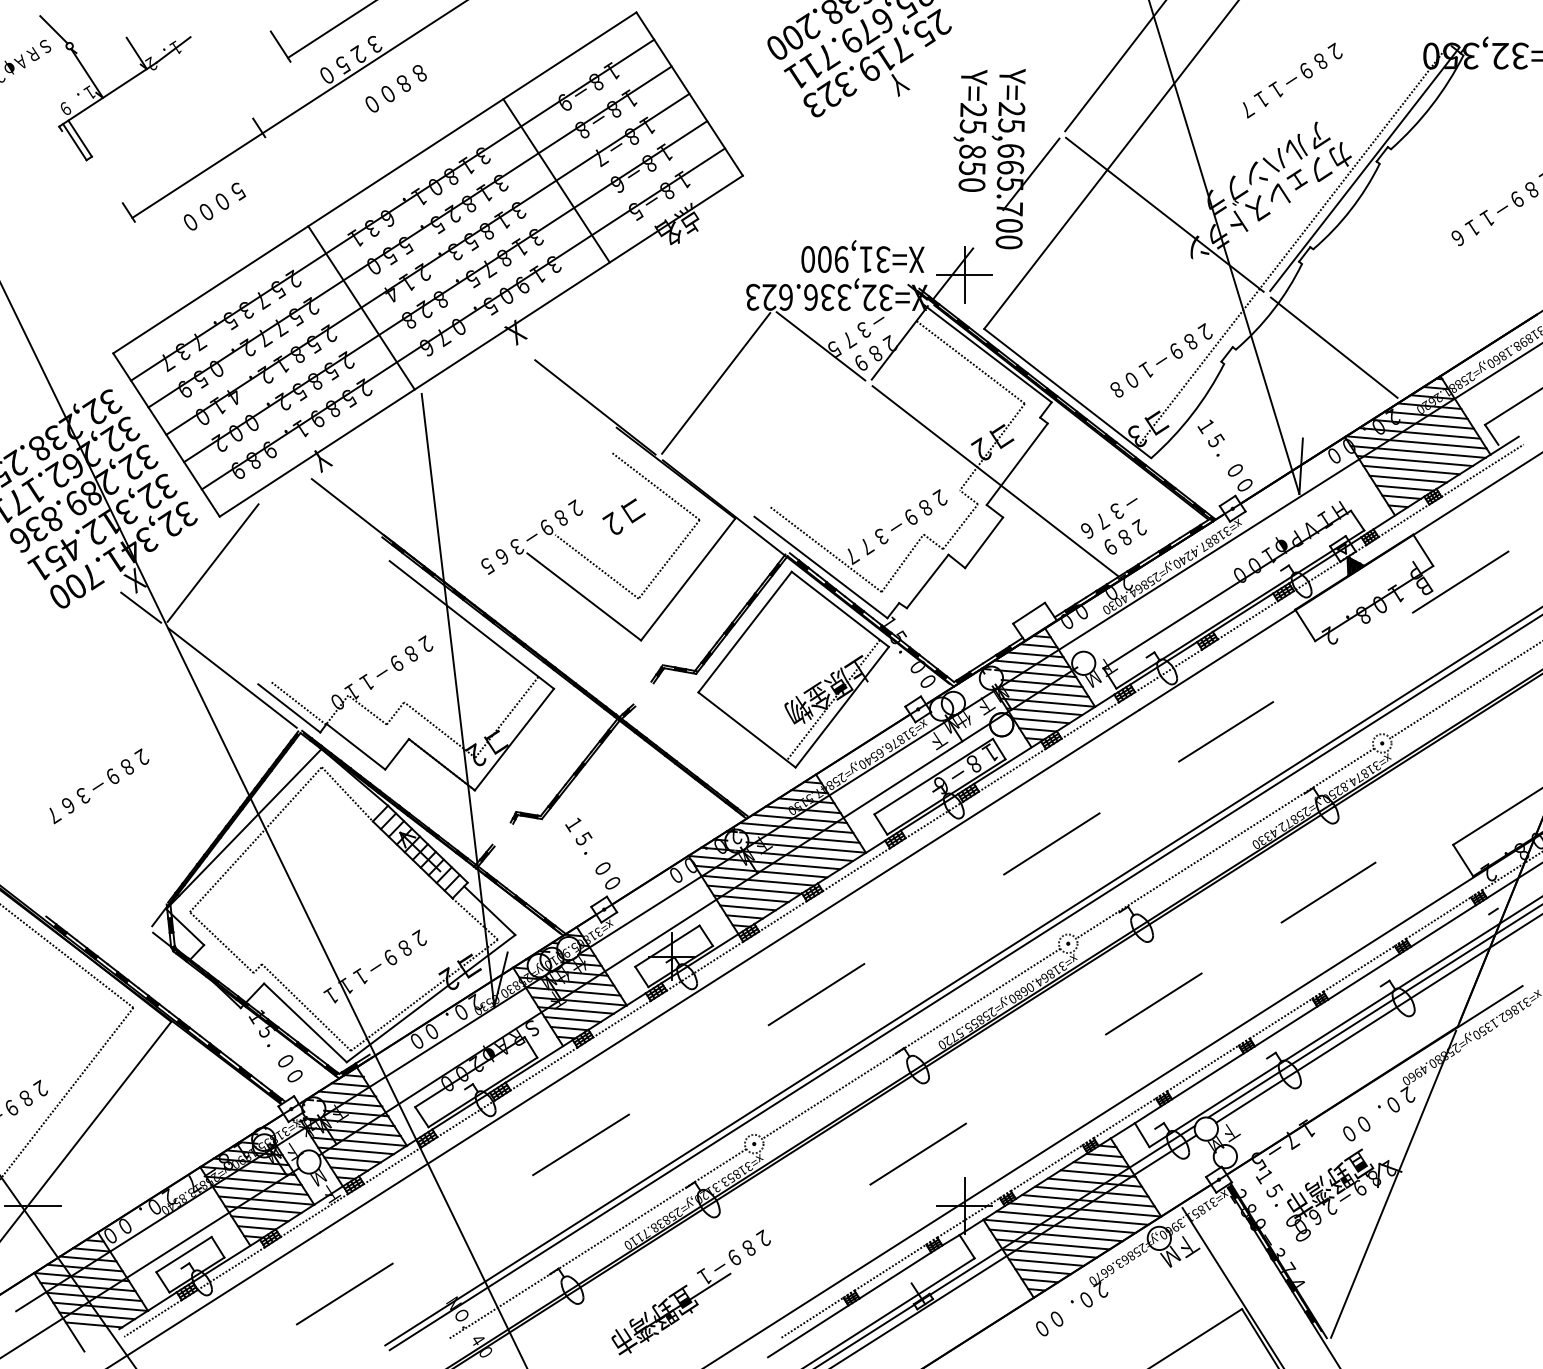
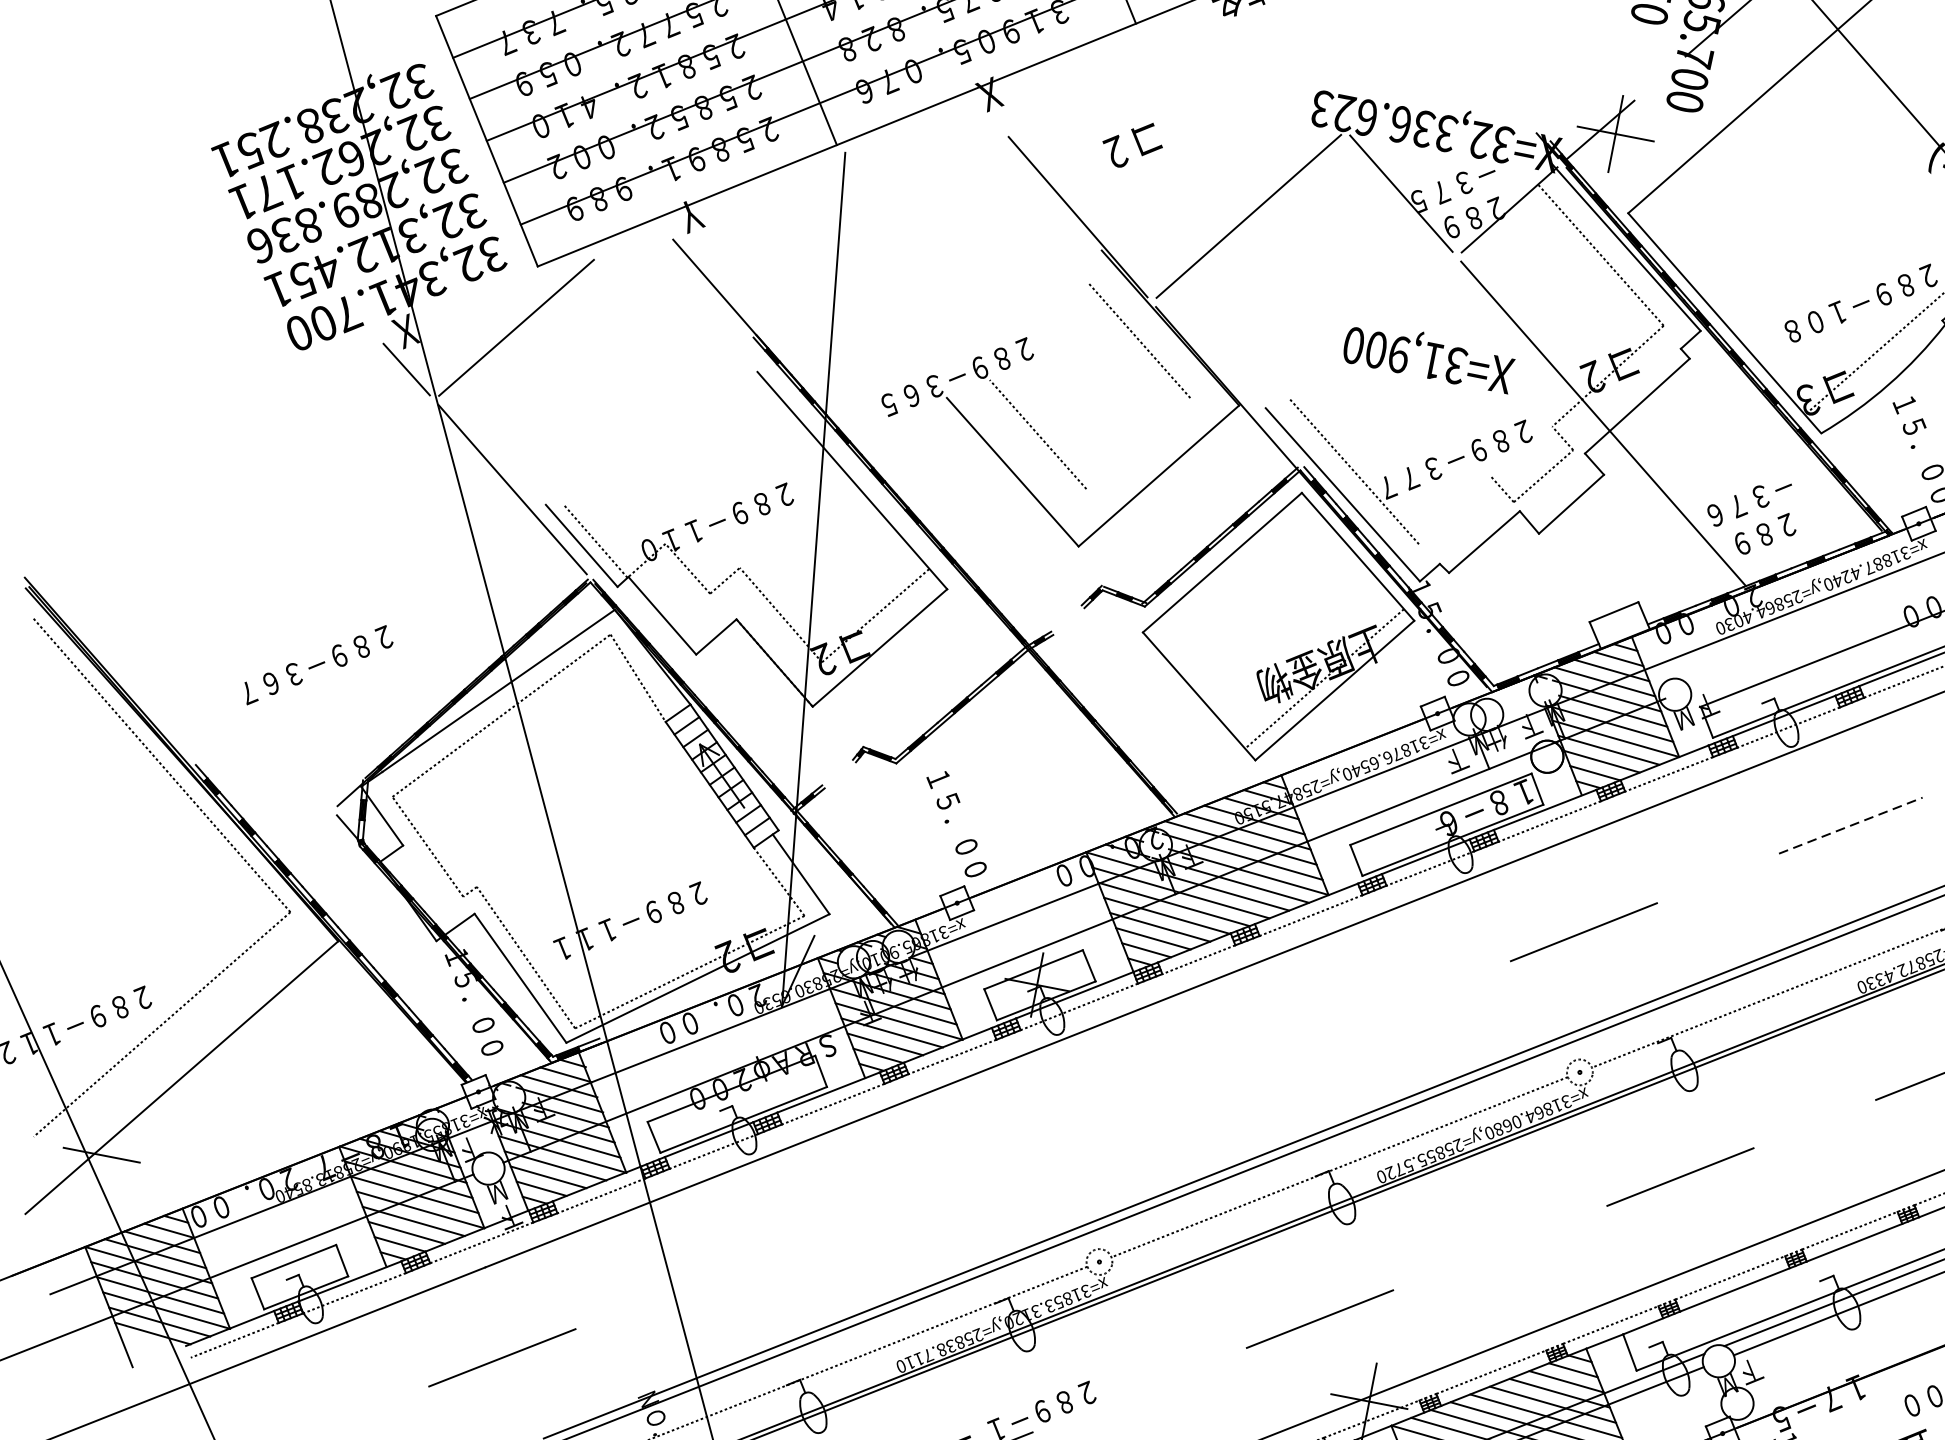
text: (862, 256) -> (1428, 356), moved
text: (623, 516) -> (1131, 144), moved
line: (668, 559) -> (1137, 443), removed
line: (902, 563) -> (1454, 510), removed
line: (1226, 731) -> (1851, 825), solid -> dashed
text: (99, 786) -> (318, 665), moved
line: (816, 994) -> (1223, 1074), removed
line: (580, 1144) -> (862, 1216), removed

